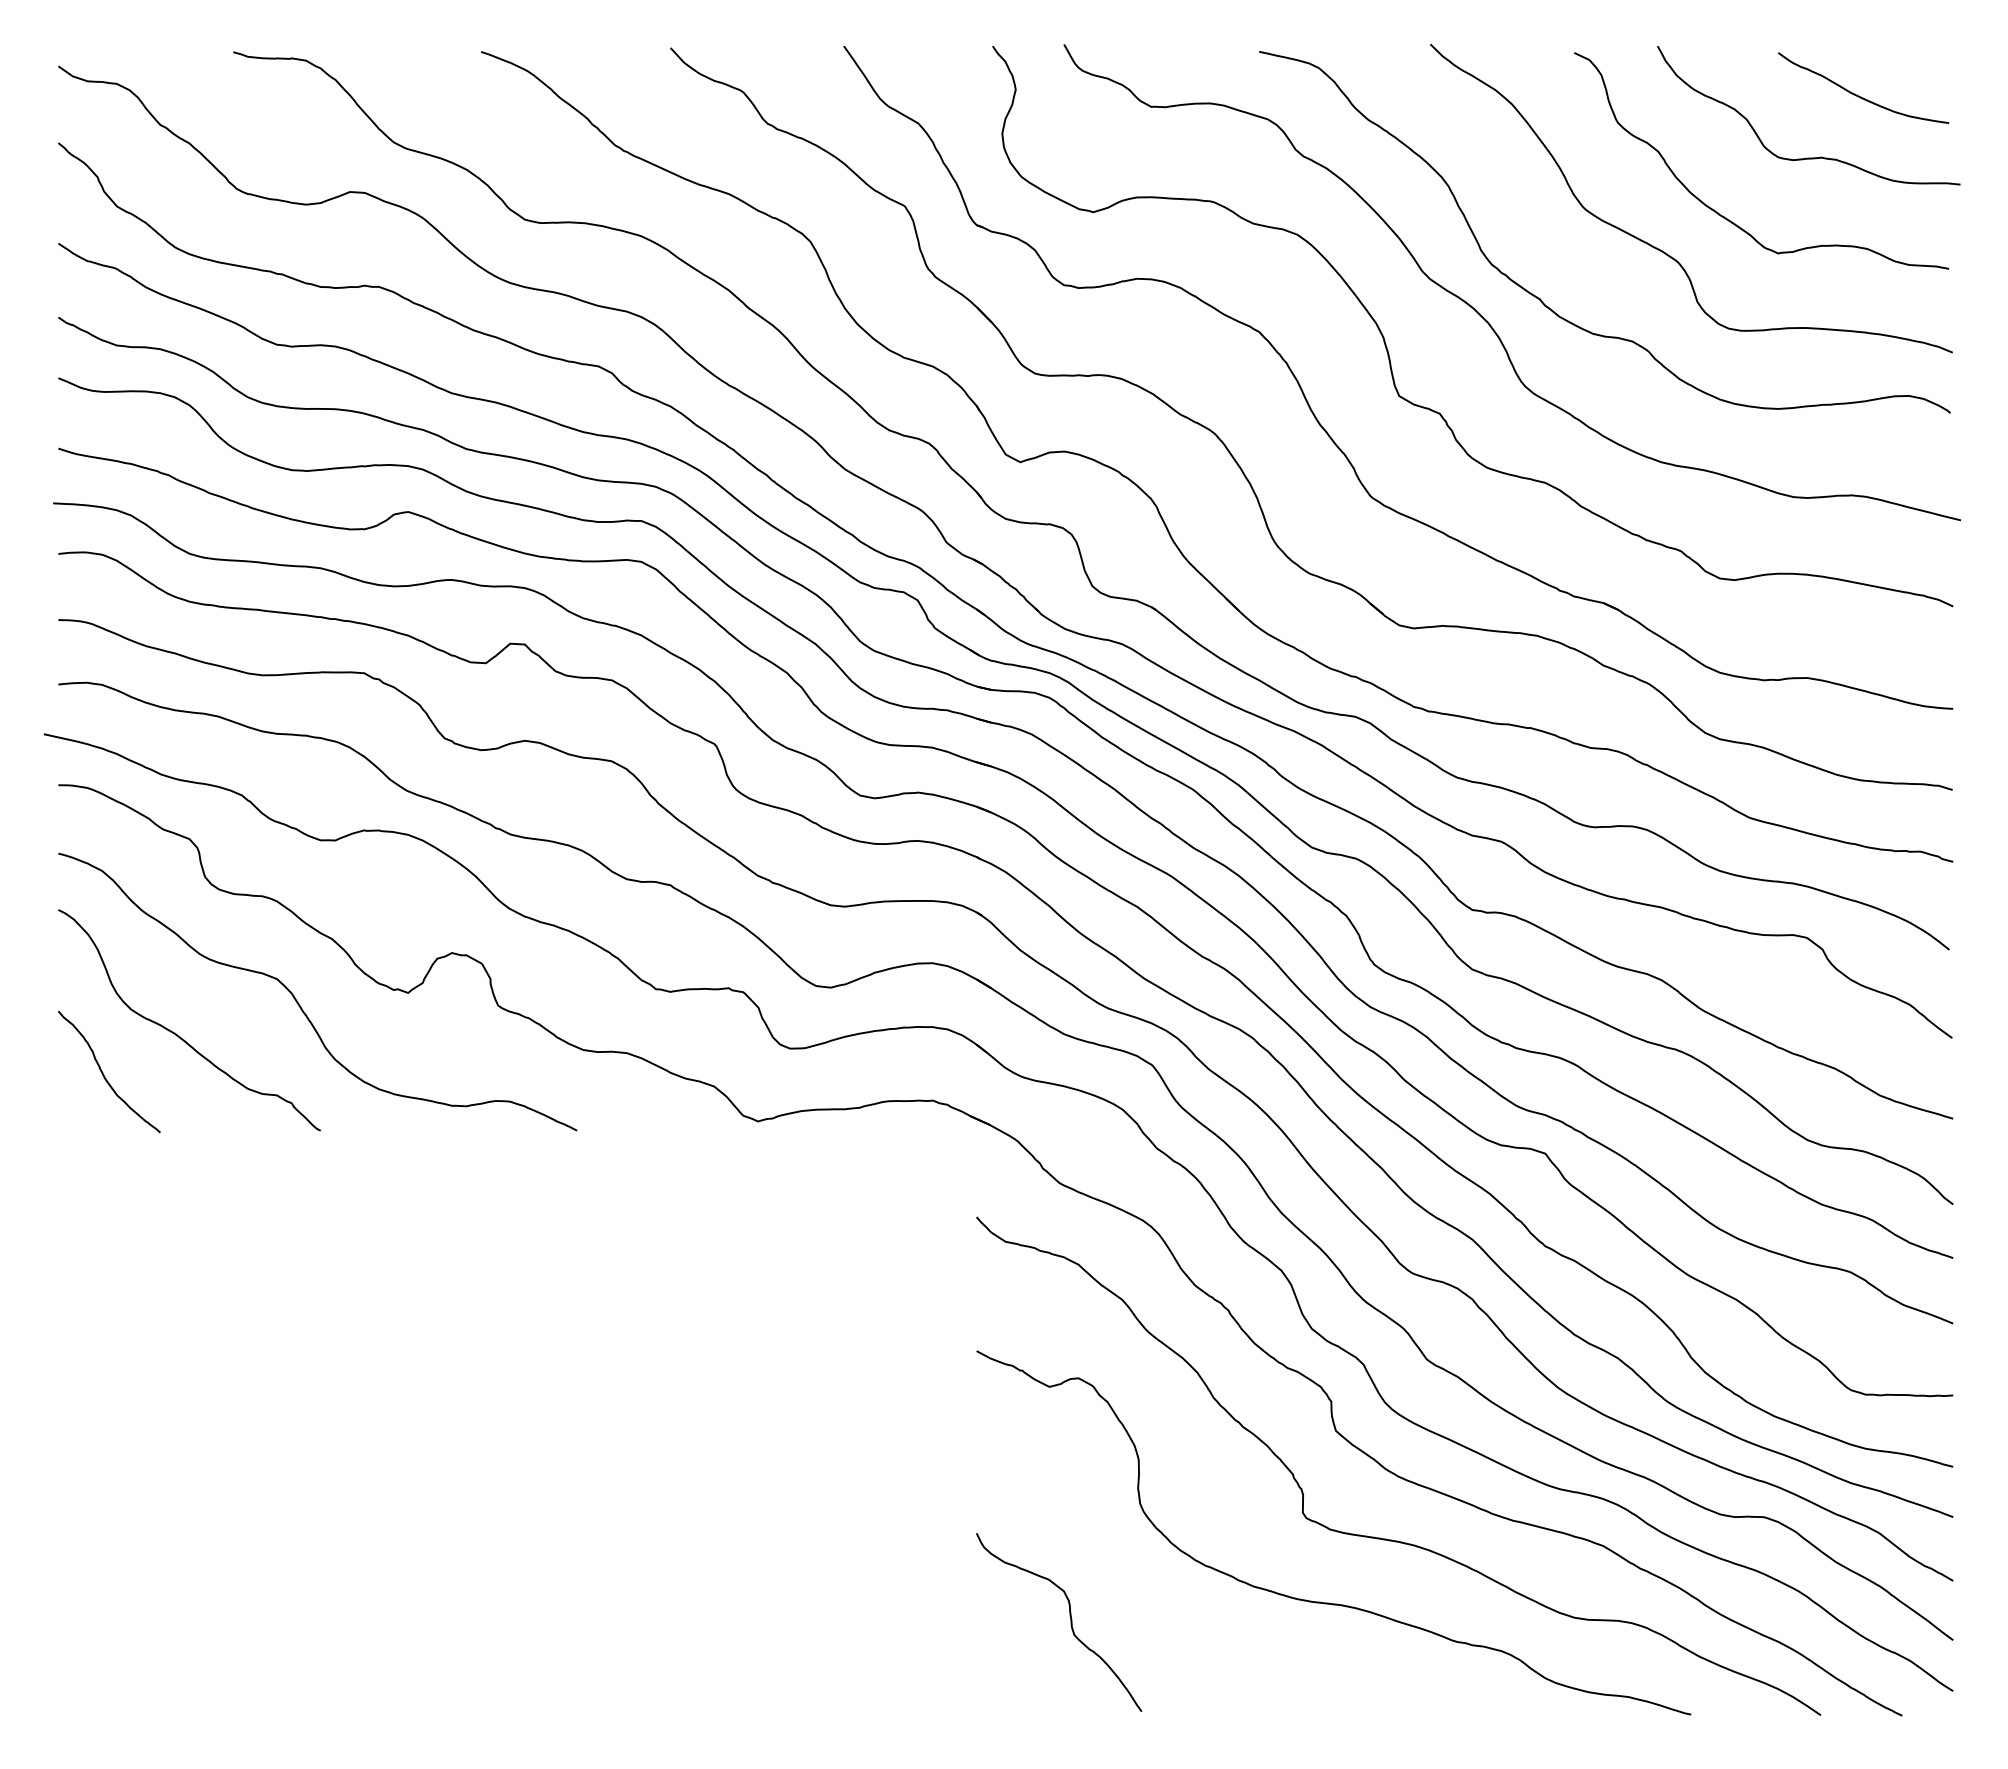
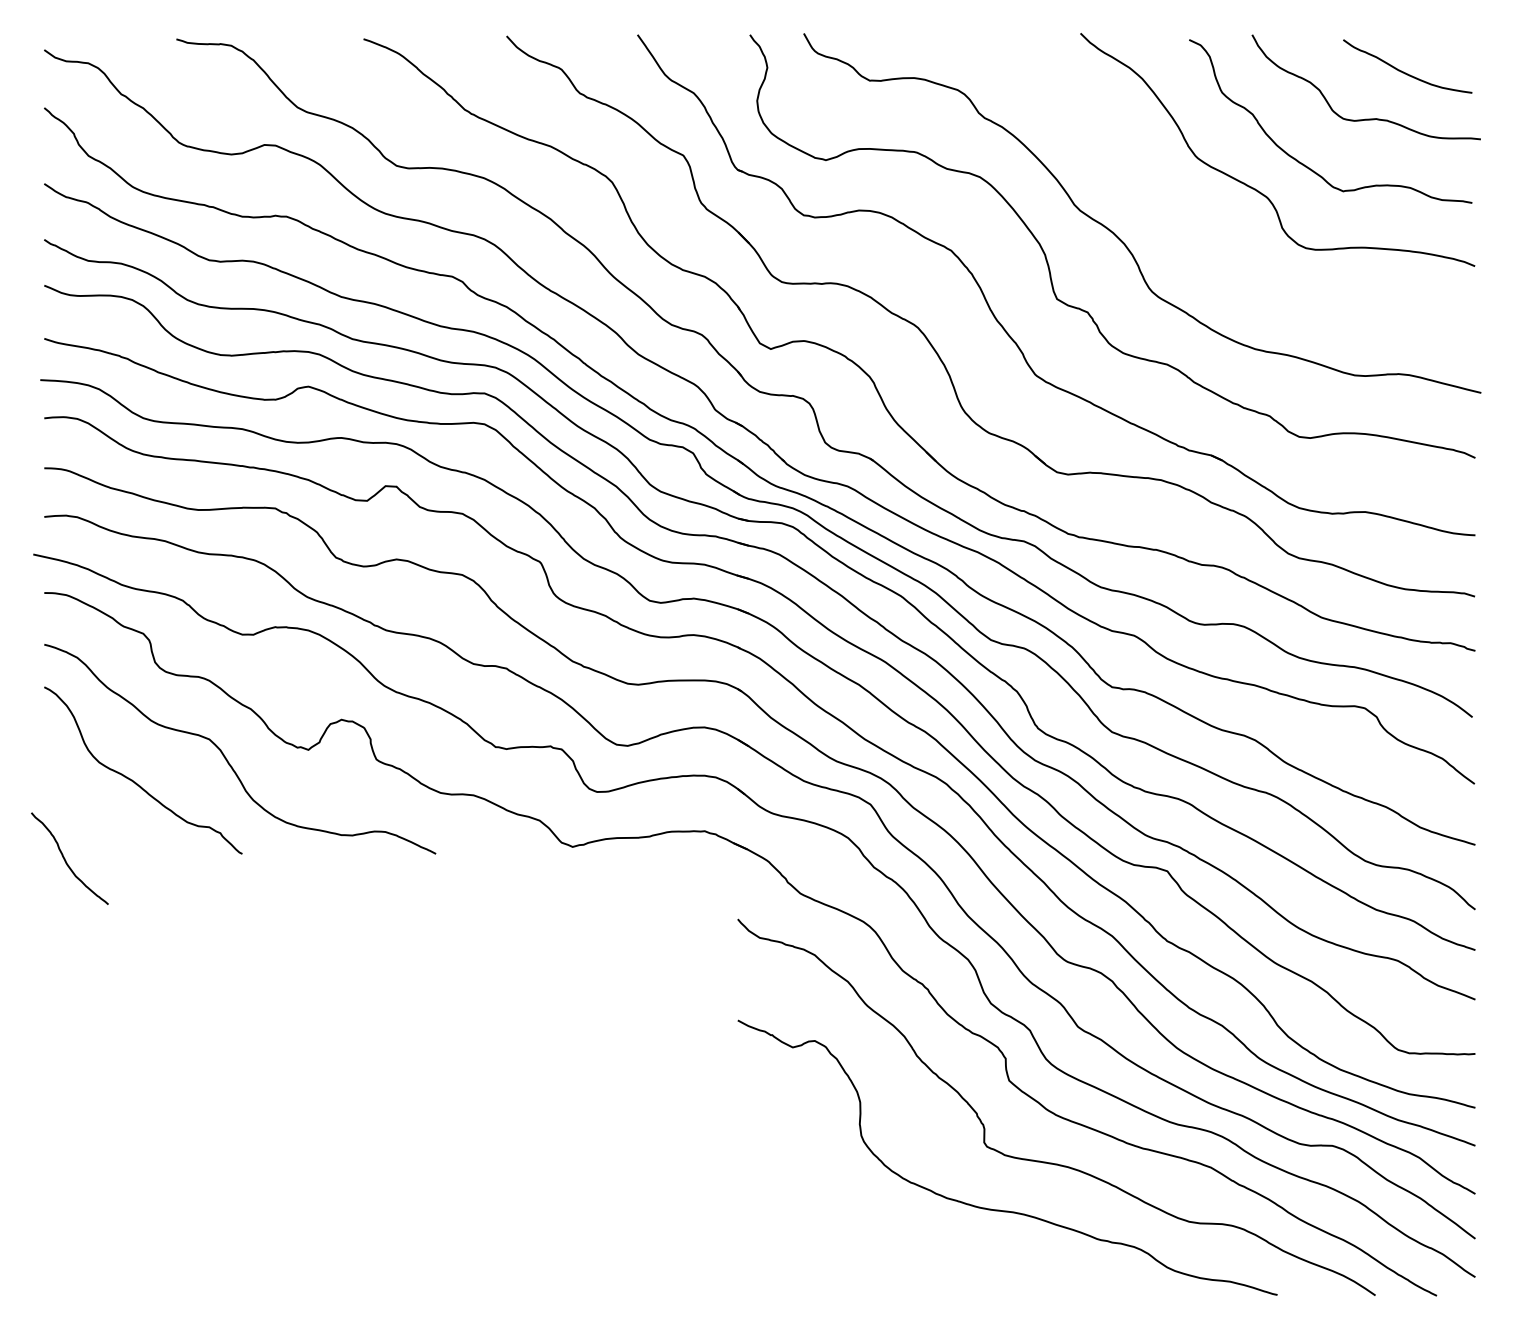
curve: (1540, 298) -> (1163, 225), removed
curve: (104, 1074) -> (66, 860), moved
curve: (1070, 1622) -> (808, 1225), removed

